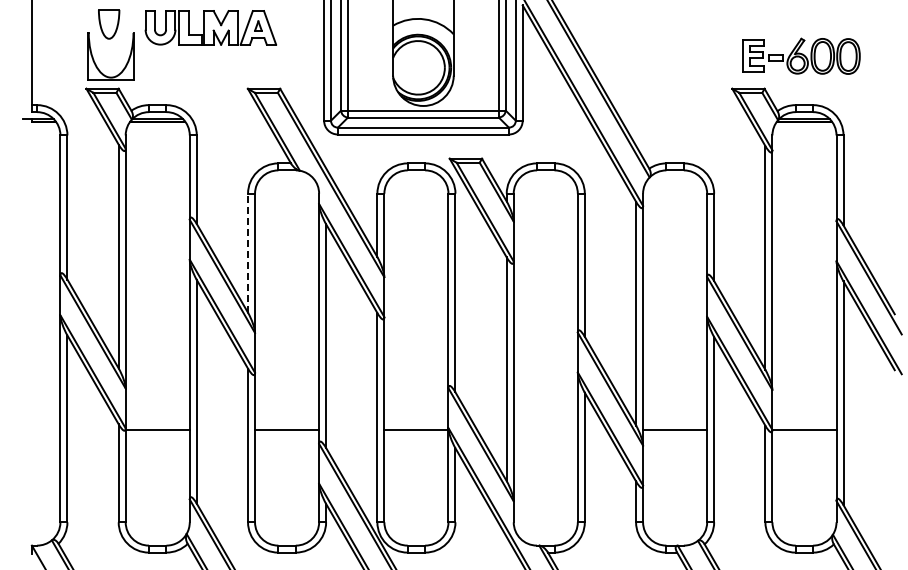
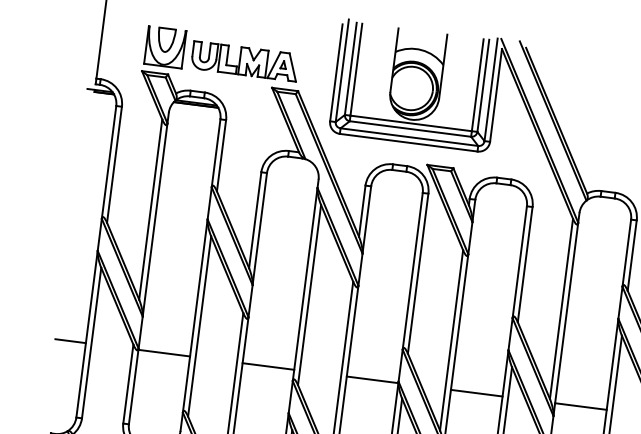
part: (109, 24) -> (166, 40), moved
part: (210, 27) -> (244, 61), moved
line: (248, 253) -> (255, 220), dashed -> solid
line: (41, 429) -> (70, 340), added
line: (545, 429) -> (476, 392), added

